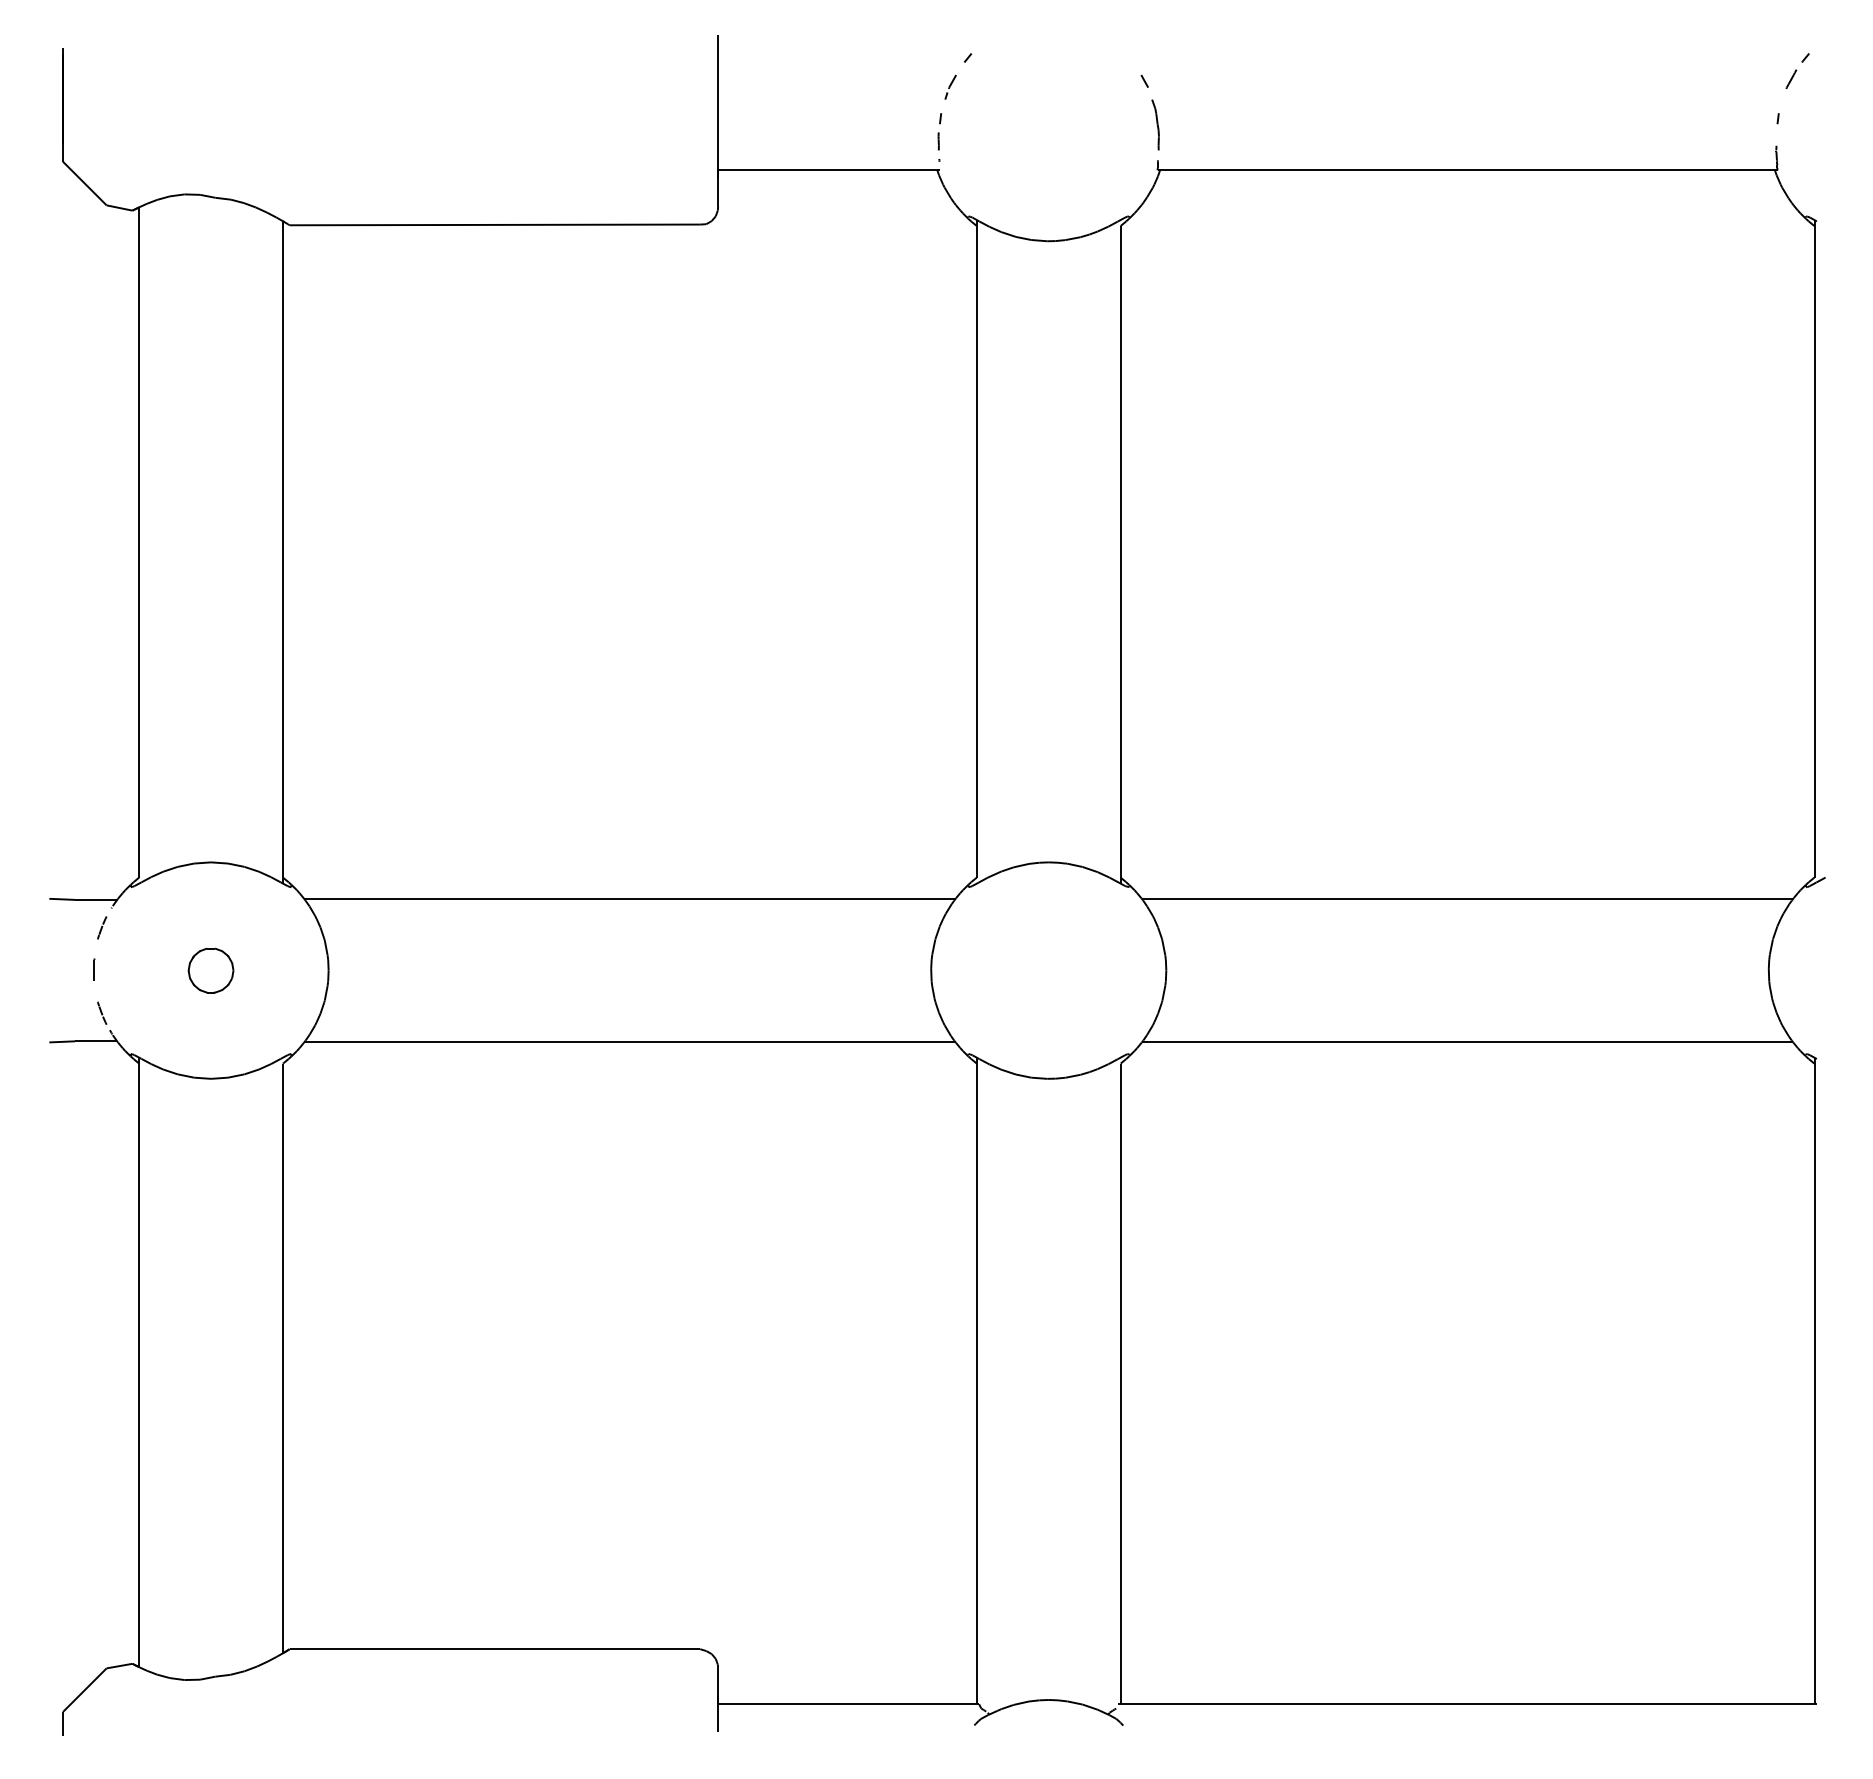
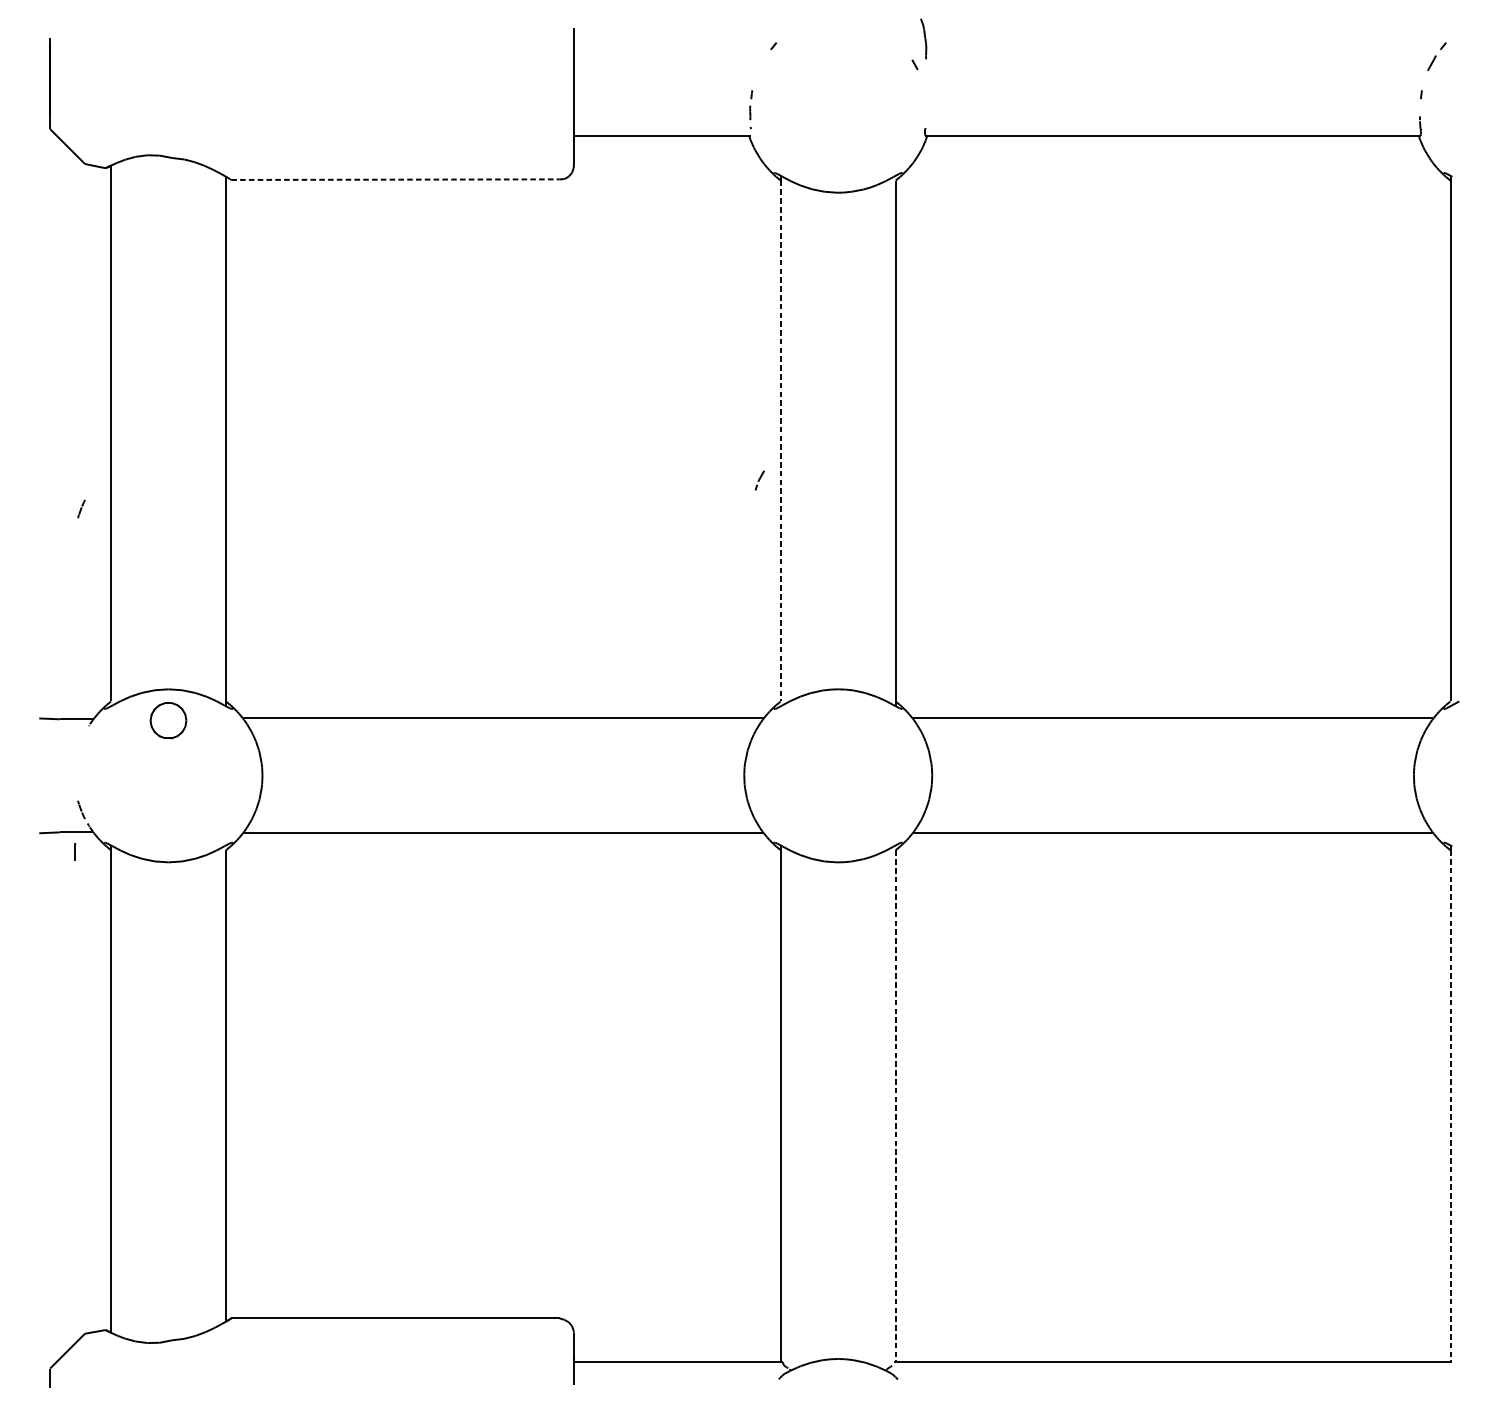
part: (950, 86) -> (759, 479), moved
part: (1155, 124) -> (923, 38), moved
line: (495, 224) -> (395, 179), solid -> dashed
line: (976, 551) -> (780, 440), solid -> dashed
line: (102, 927) -> (81, 508), moved
line: (94, 969) -> (75, 851), moved
part: (210, 970) -> (168, 720), moved
line: (1120, 1384) -> (895, 1106), solid -> dashed
line: (1814, 1384) -> (1450, 1106), solid -> dashed

